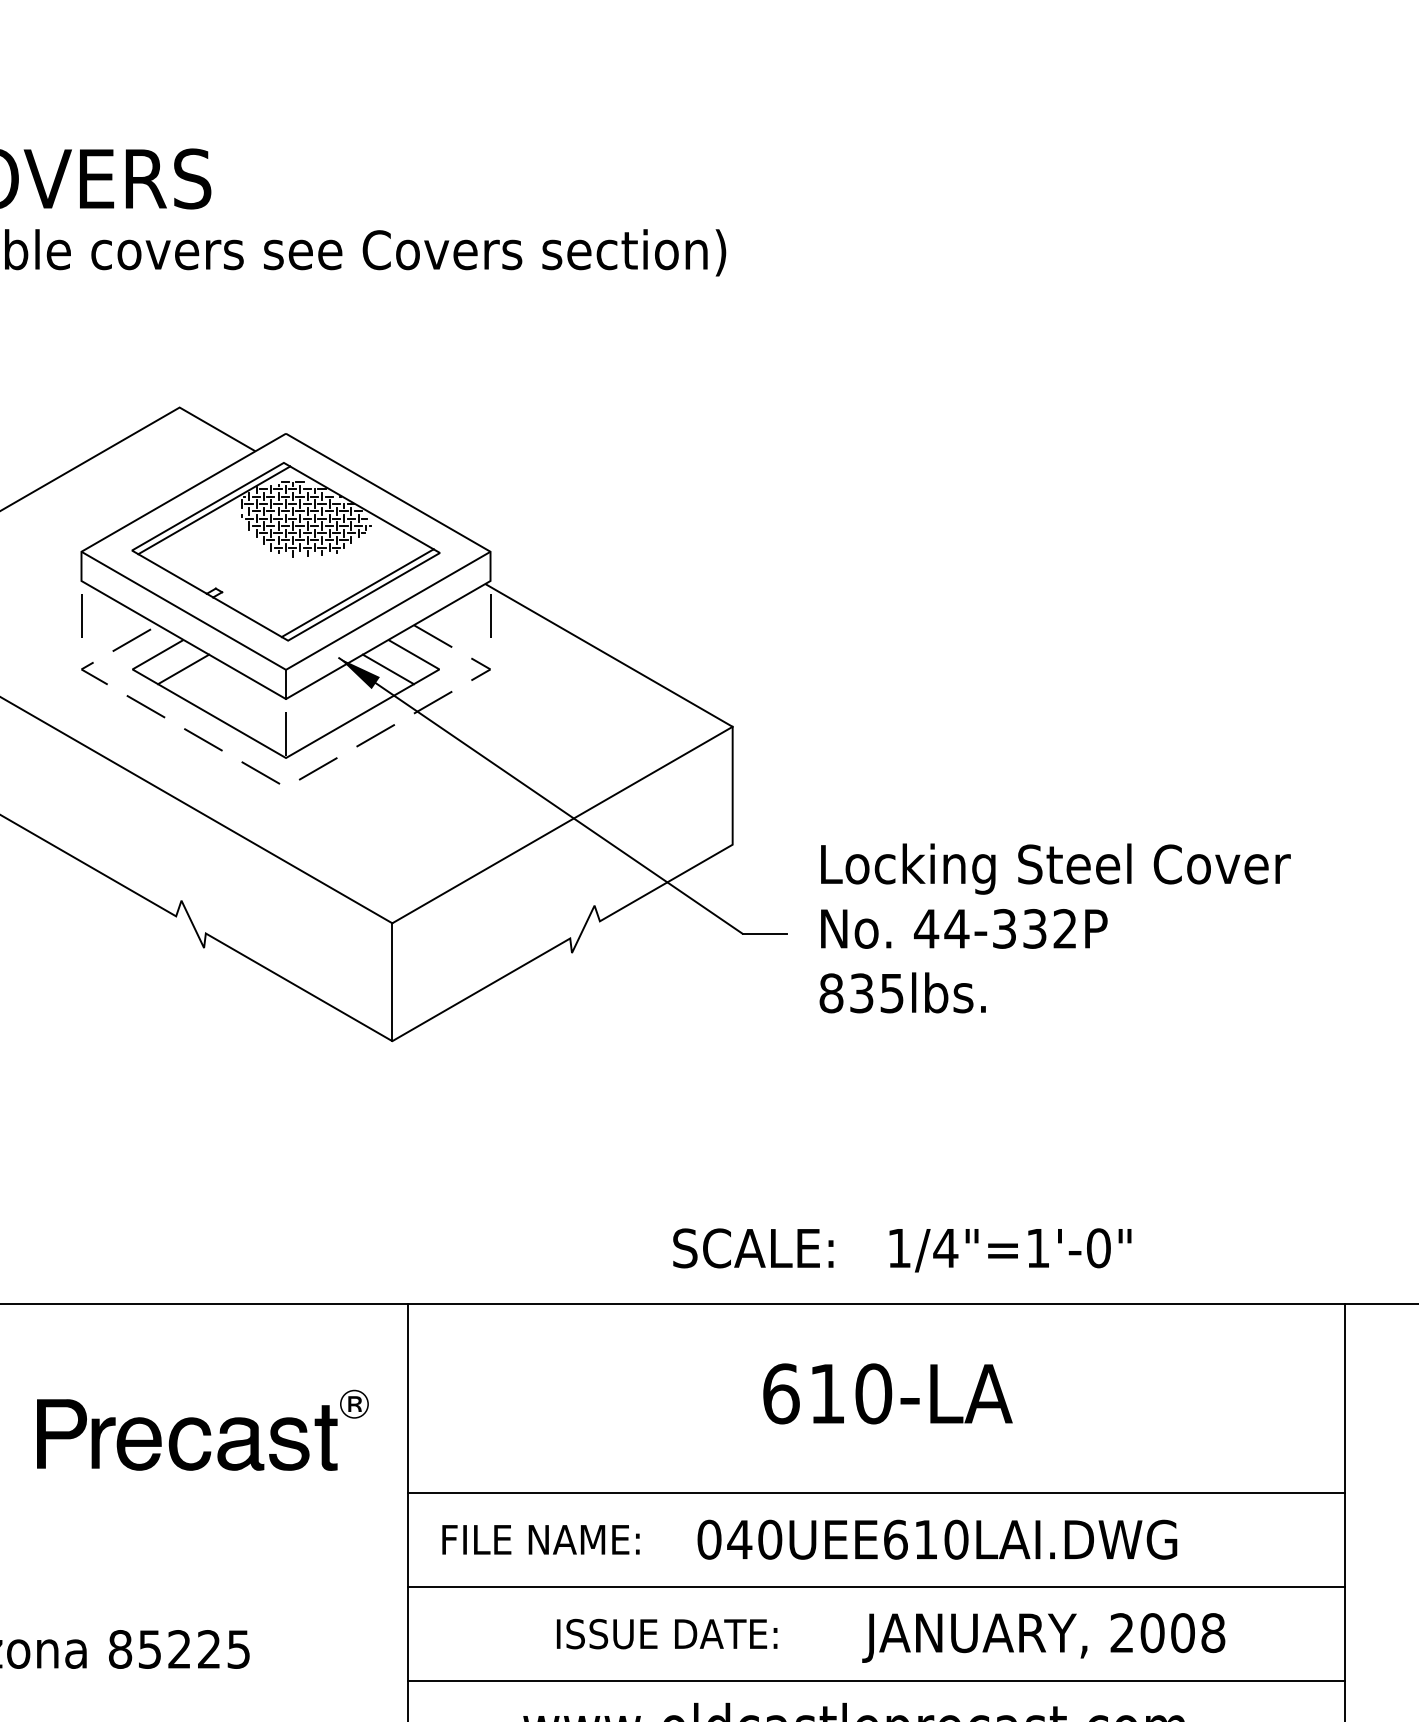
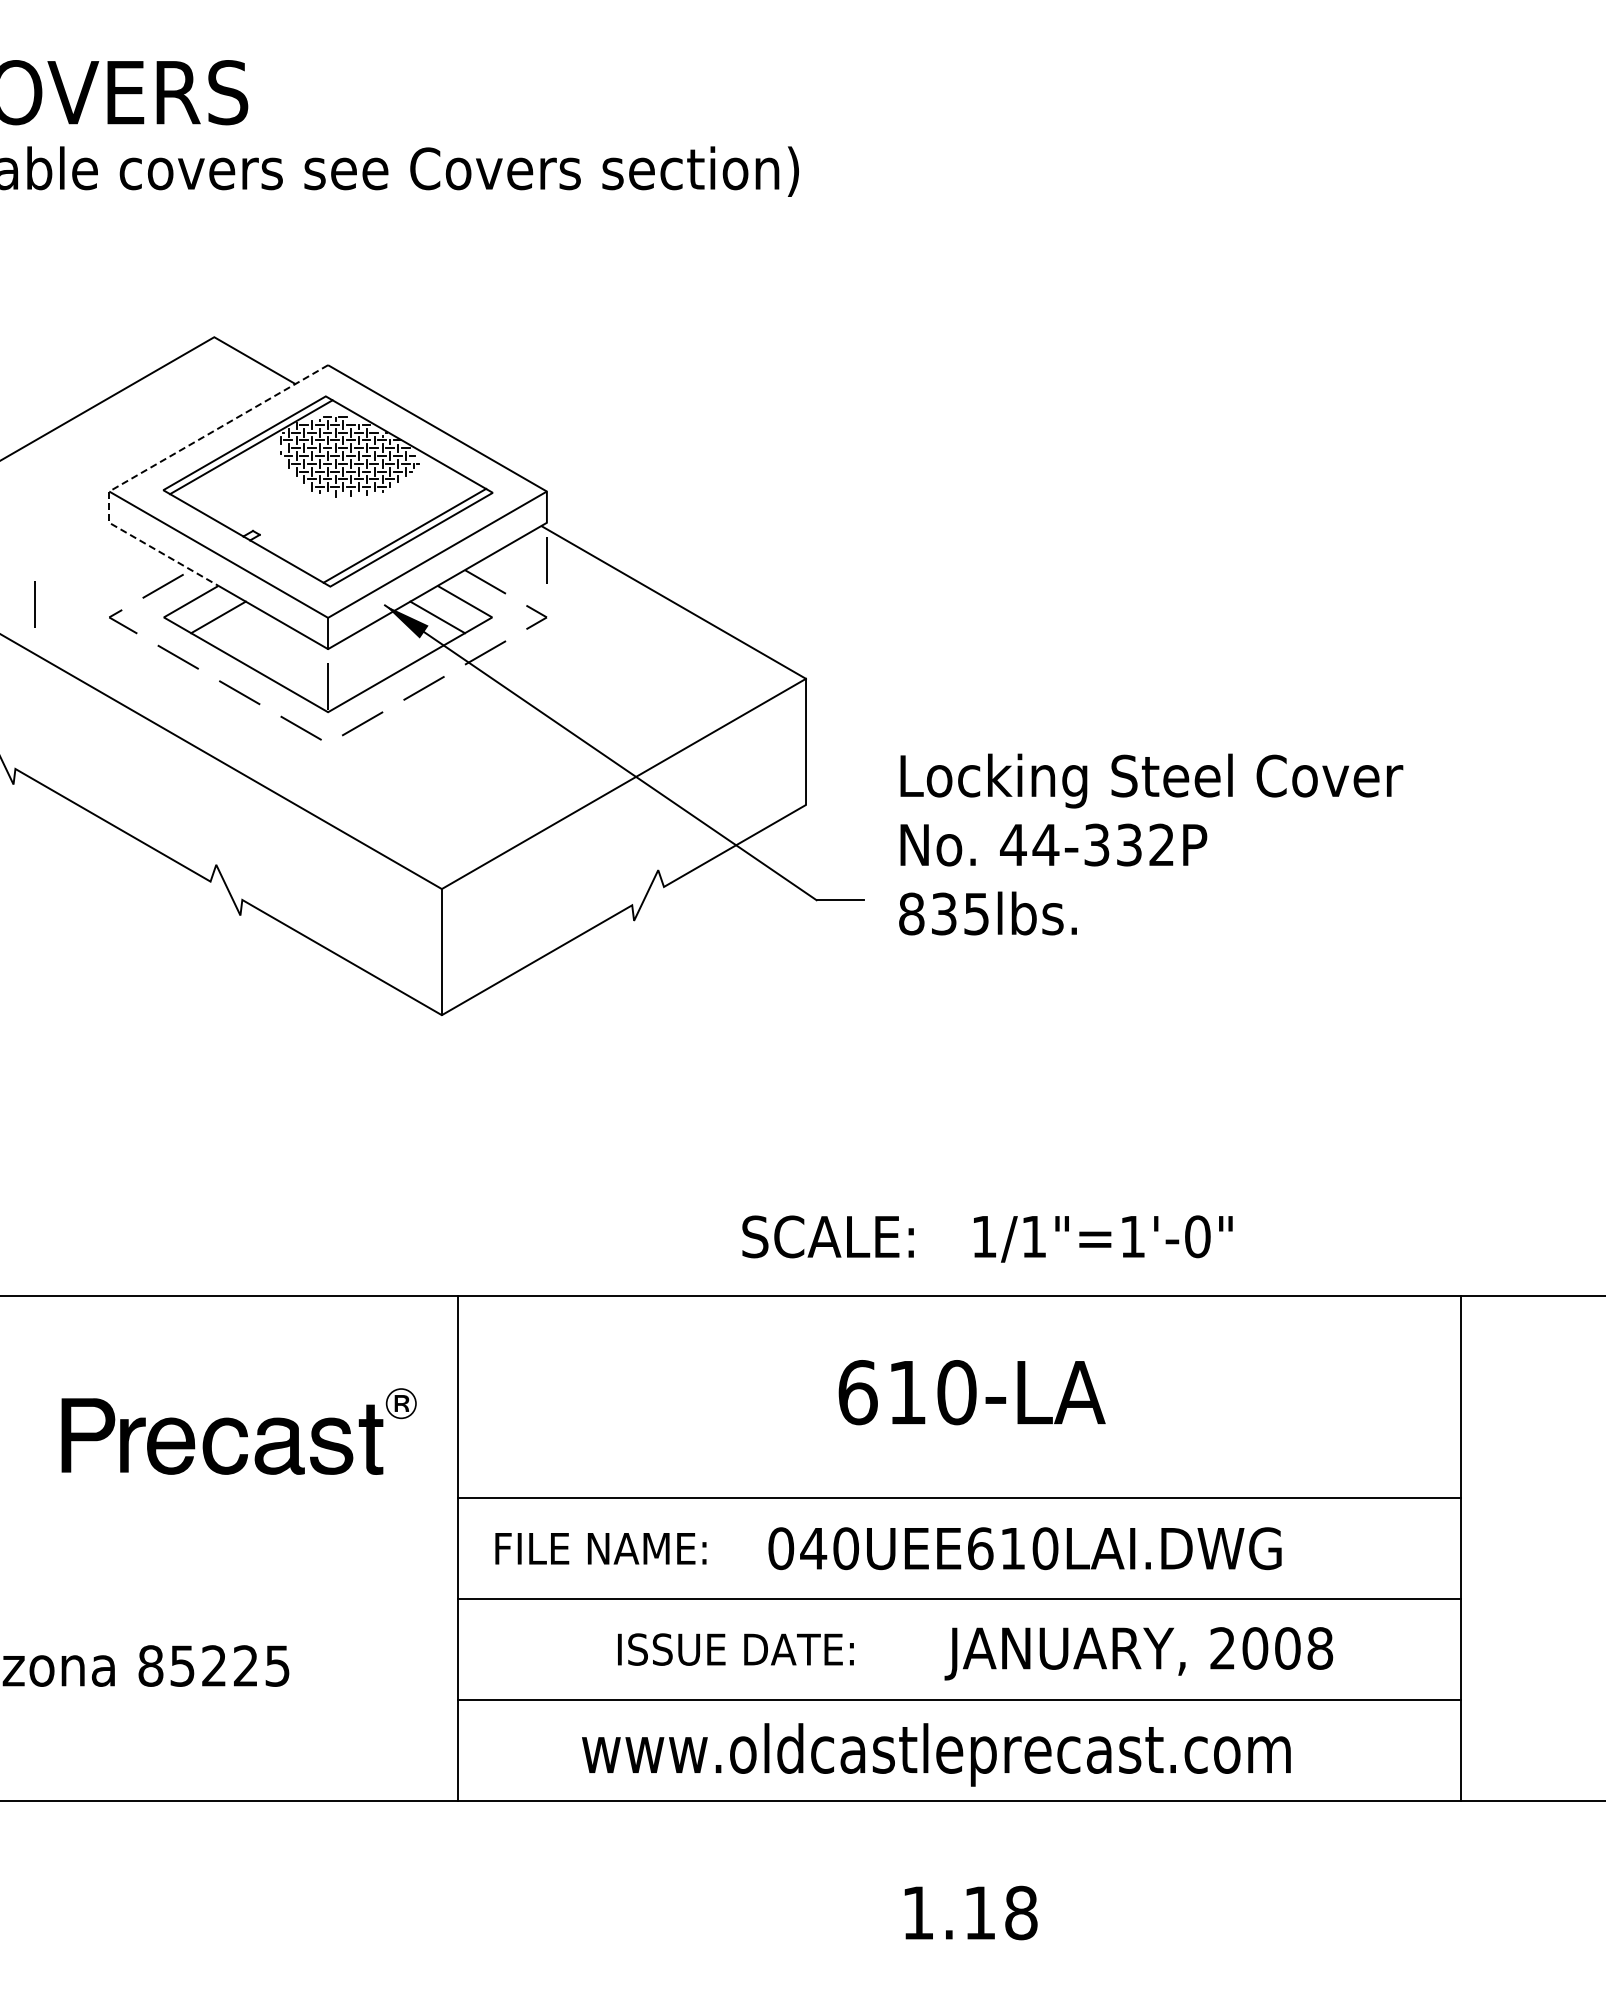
line: (119, 530) -> (149, 468), solid -> dashed
line: (80, 616) -> (34, 604), moved
text: (1055, 928) -> (1151, 844), moved
text: (945, 1248) -> (1033, 1236), 1/4"=1'-0" -> 1/1"=1'-0"

